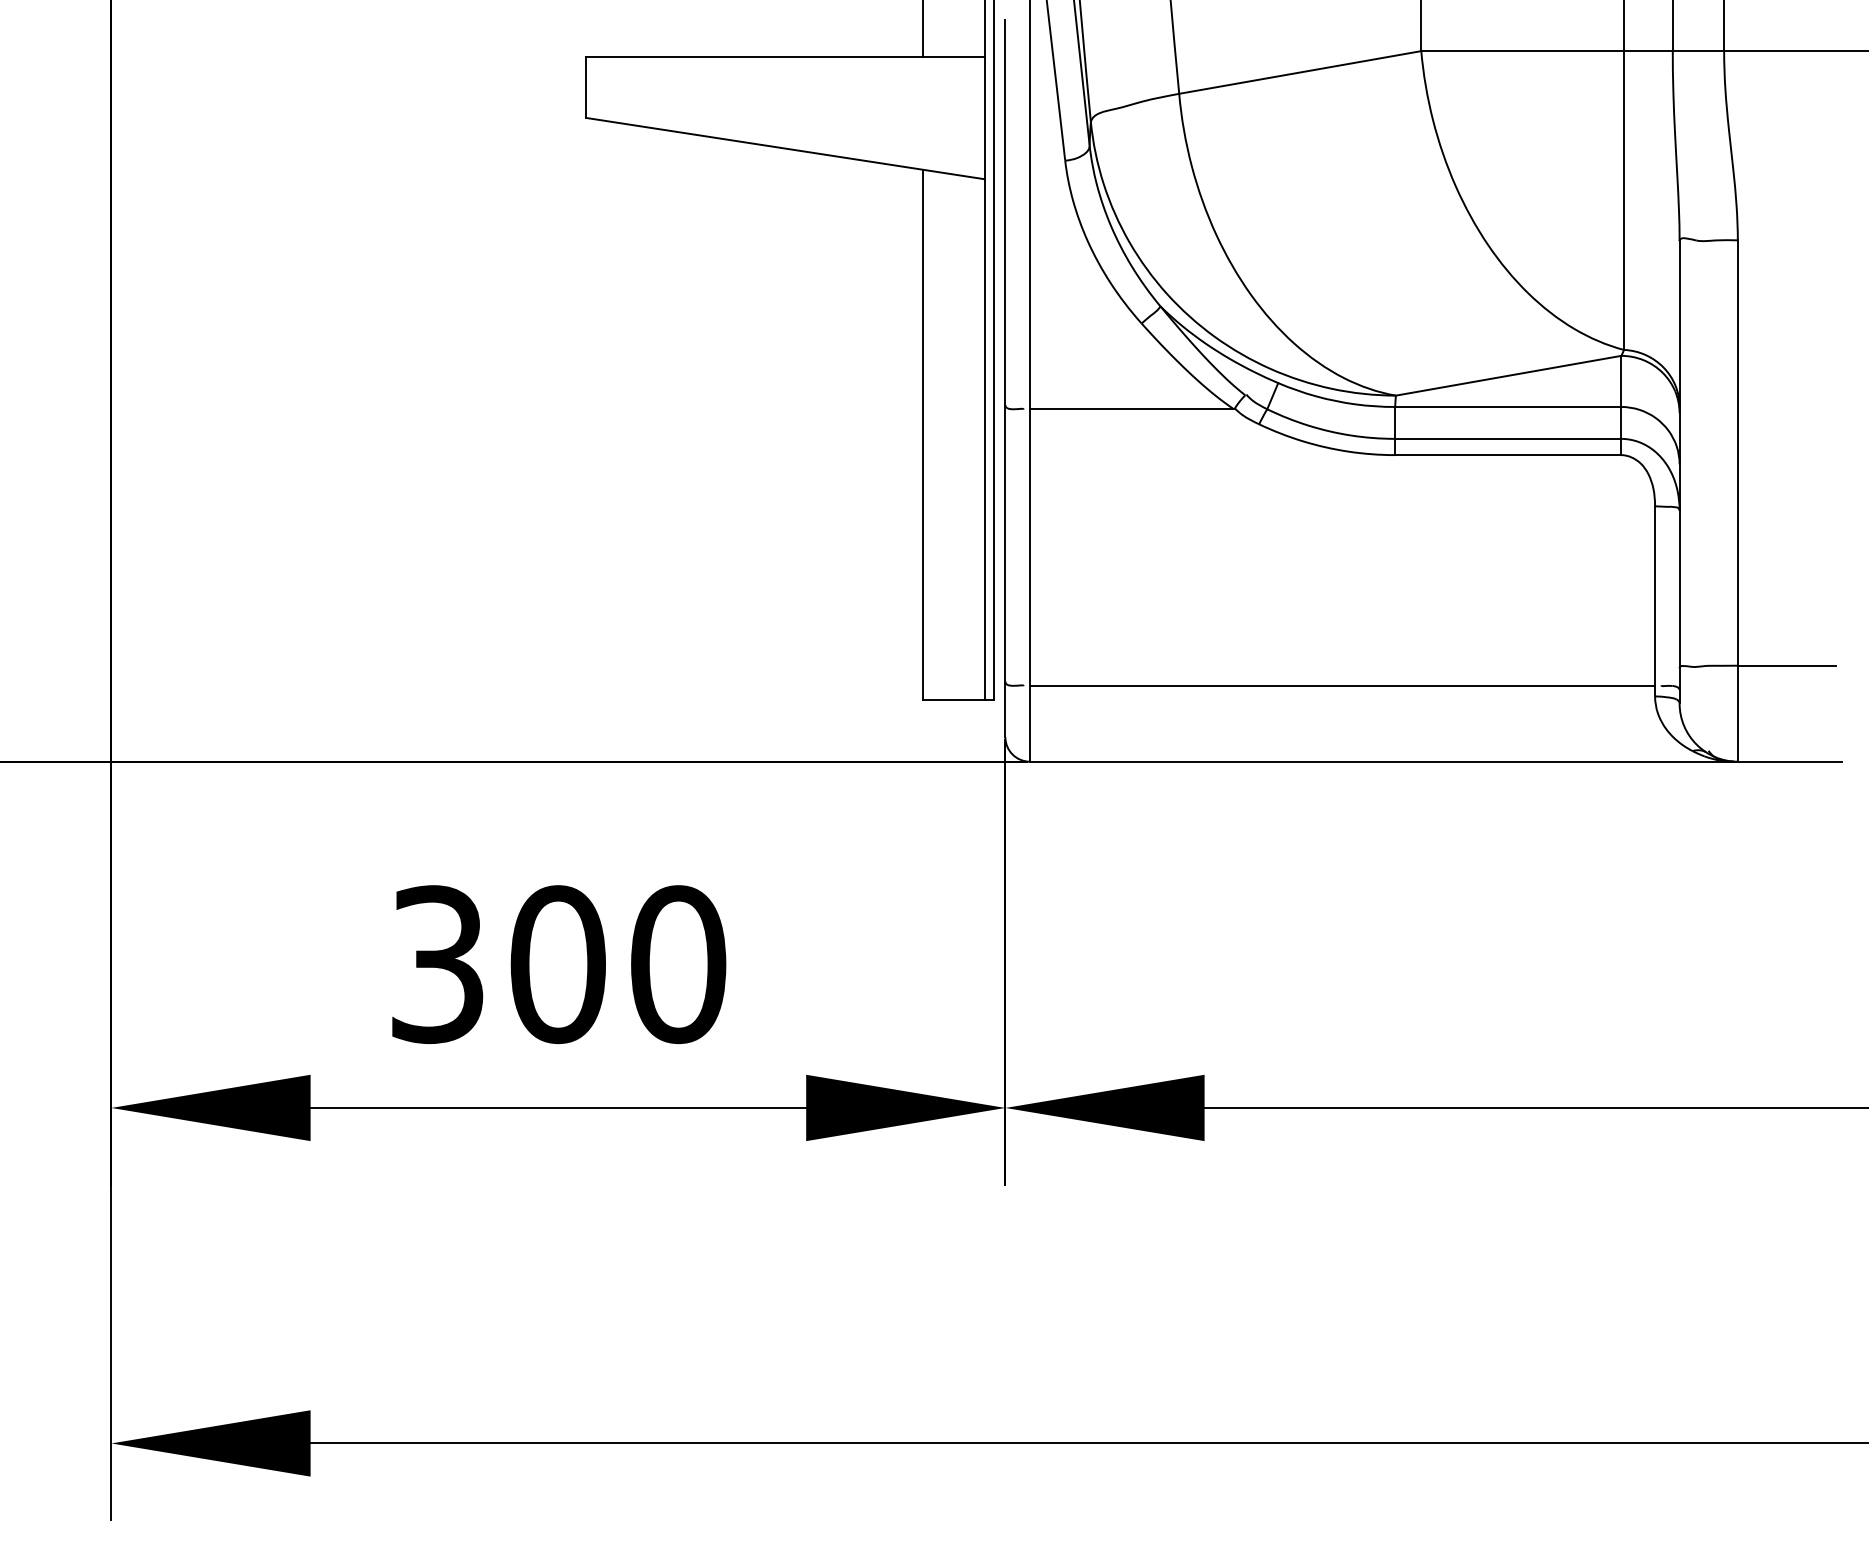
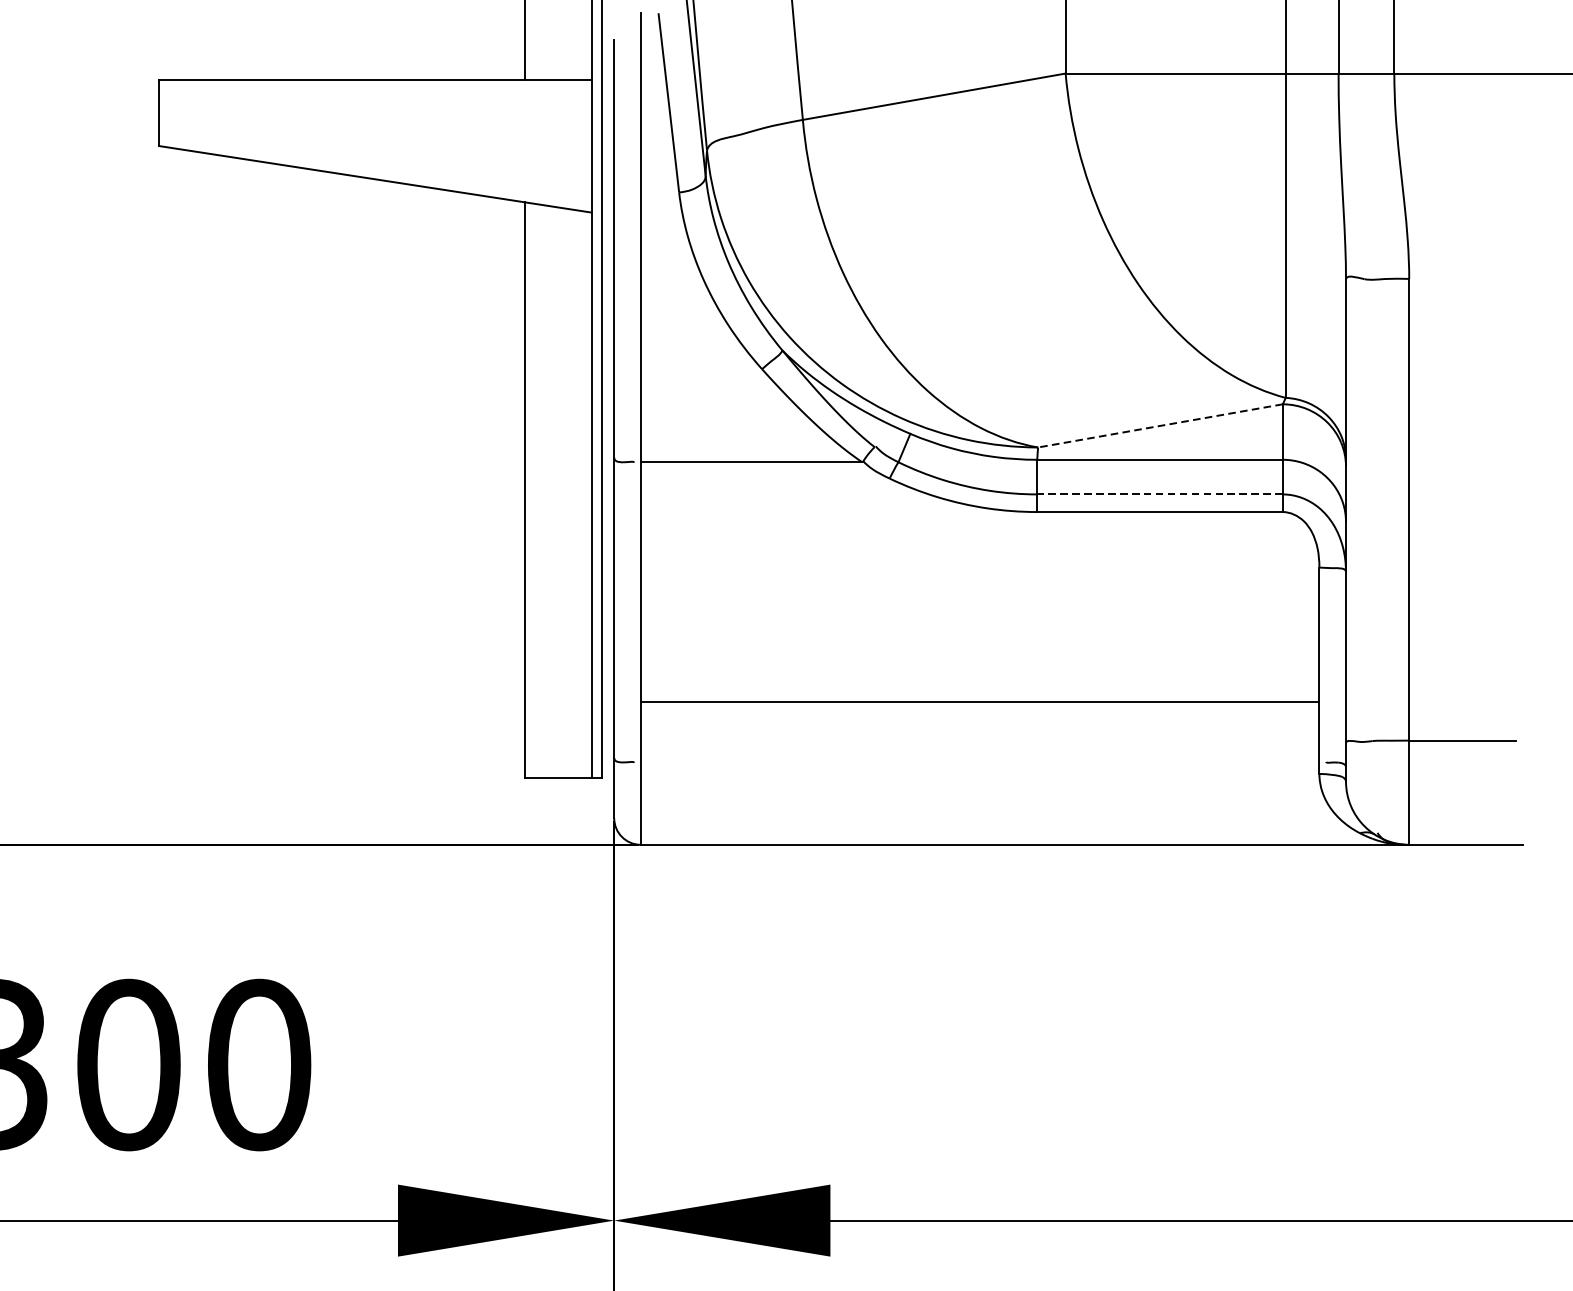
line: (1508, 375) -> (1160, 425), solid -> dashed
line: (1507, 438) -> (1159, 493), solid -> dashed
line: (1342, 685) -> (980, 701), moved

